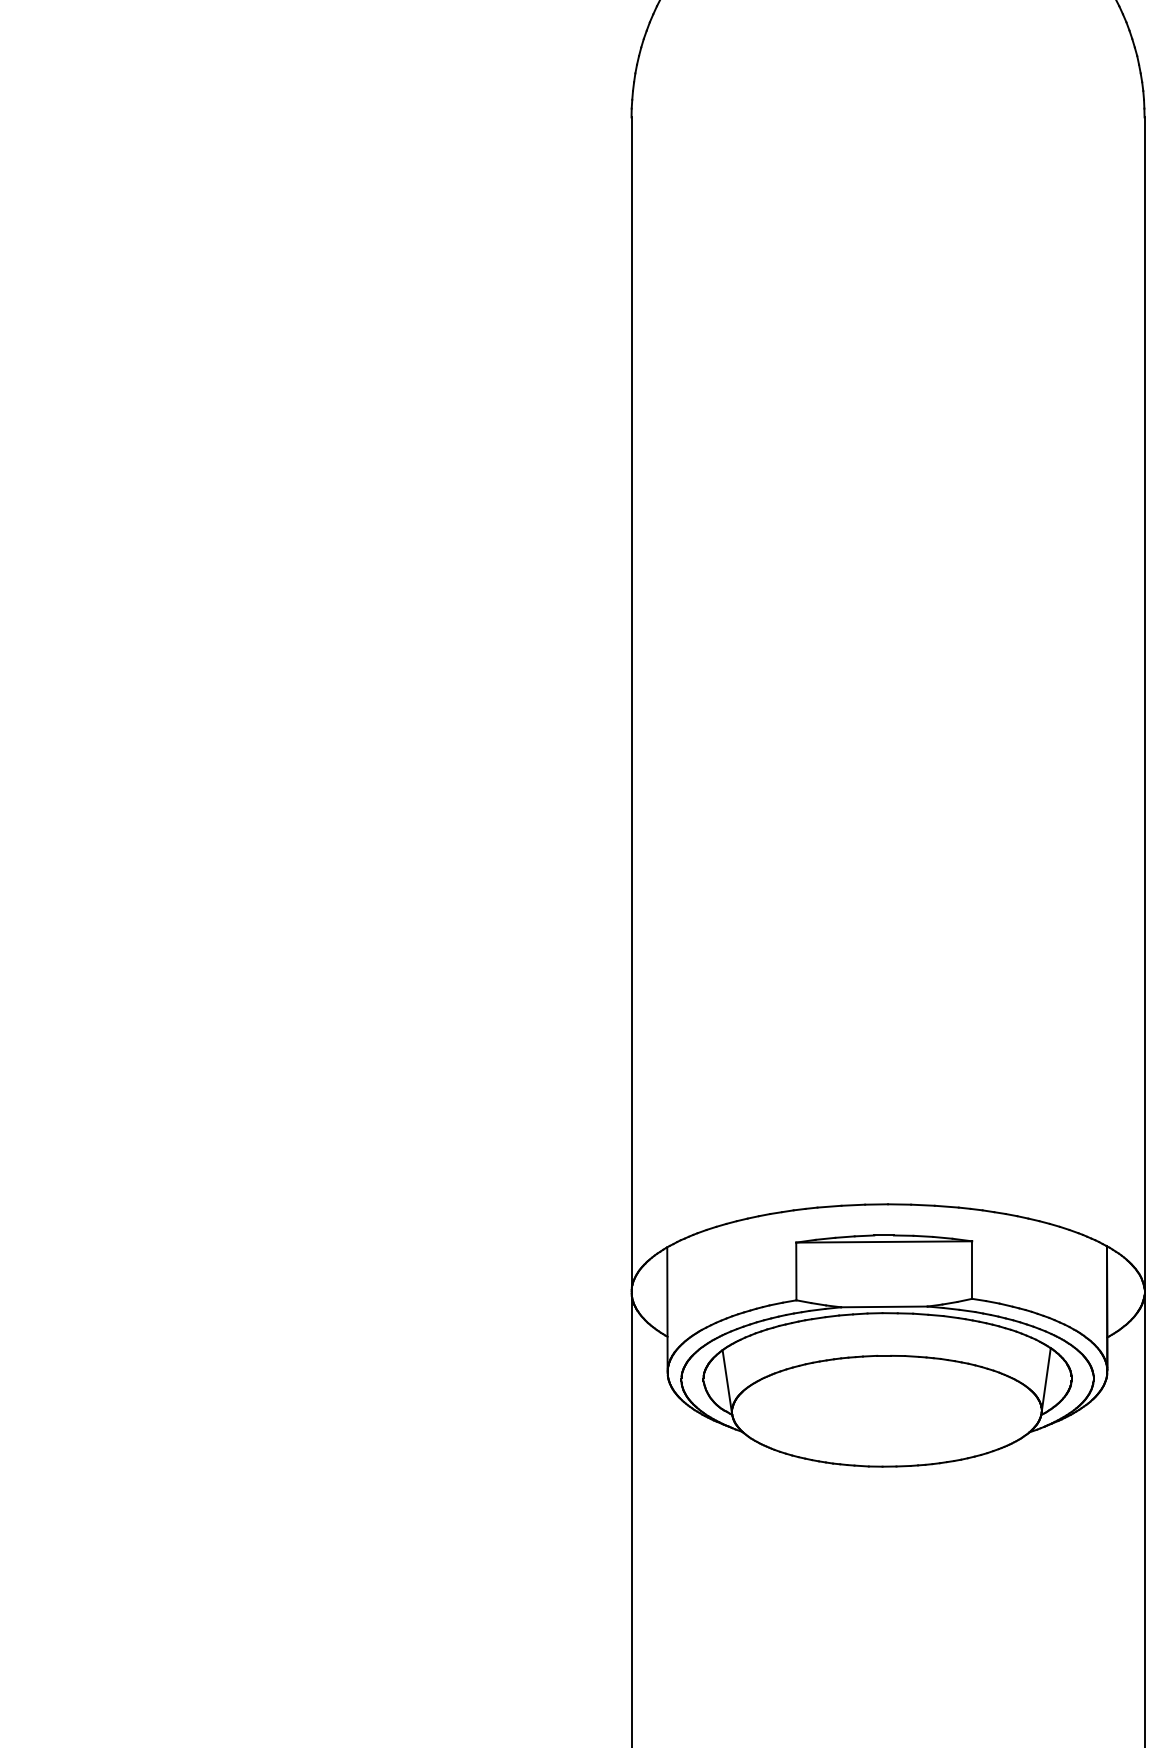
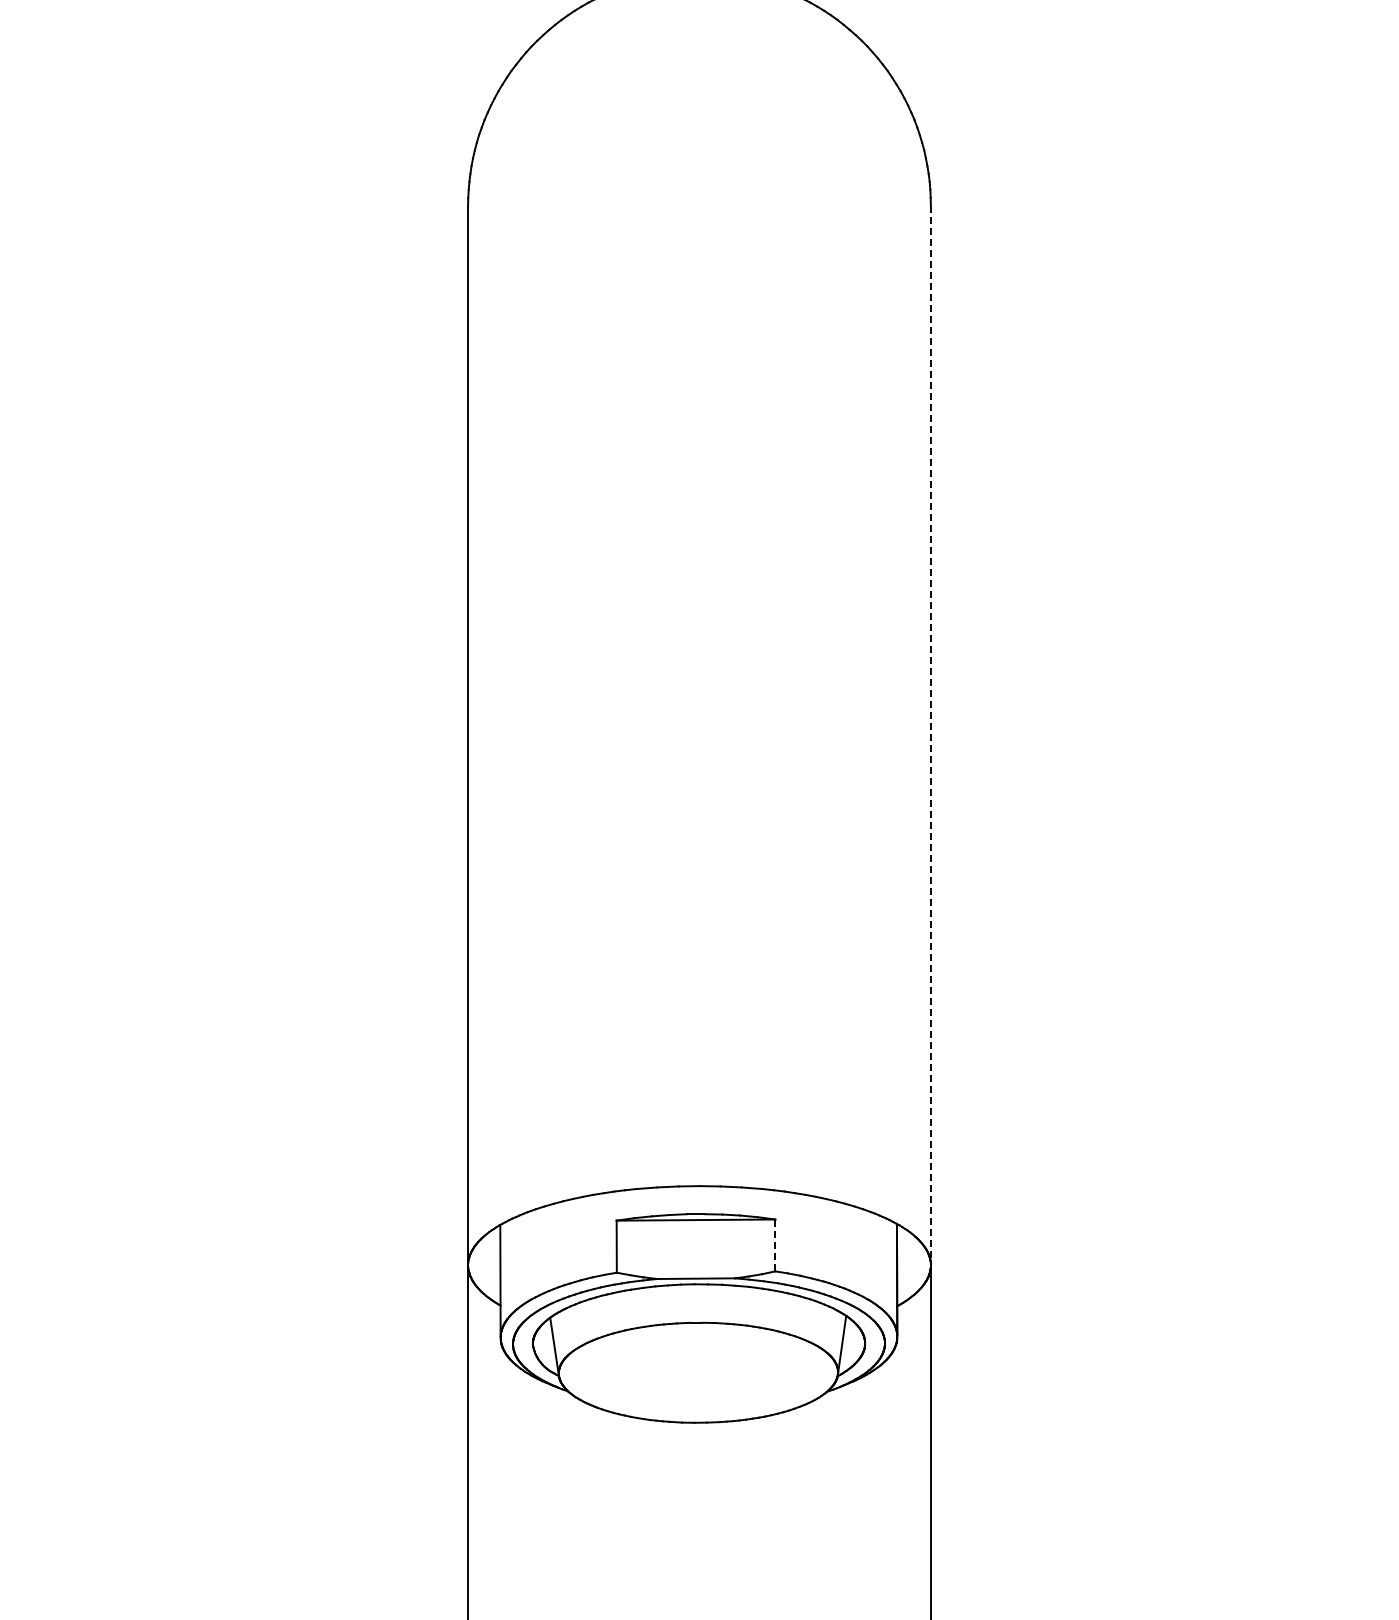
line: (1144, 704) -> (930, 735), solid -> dashed
line: (972, 1270) -> (775, 1245), solid -> dashed

